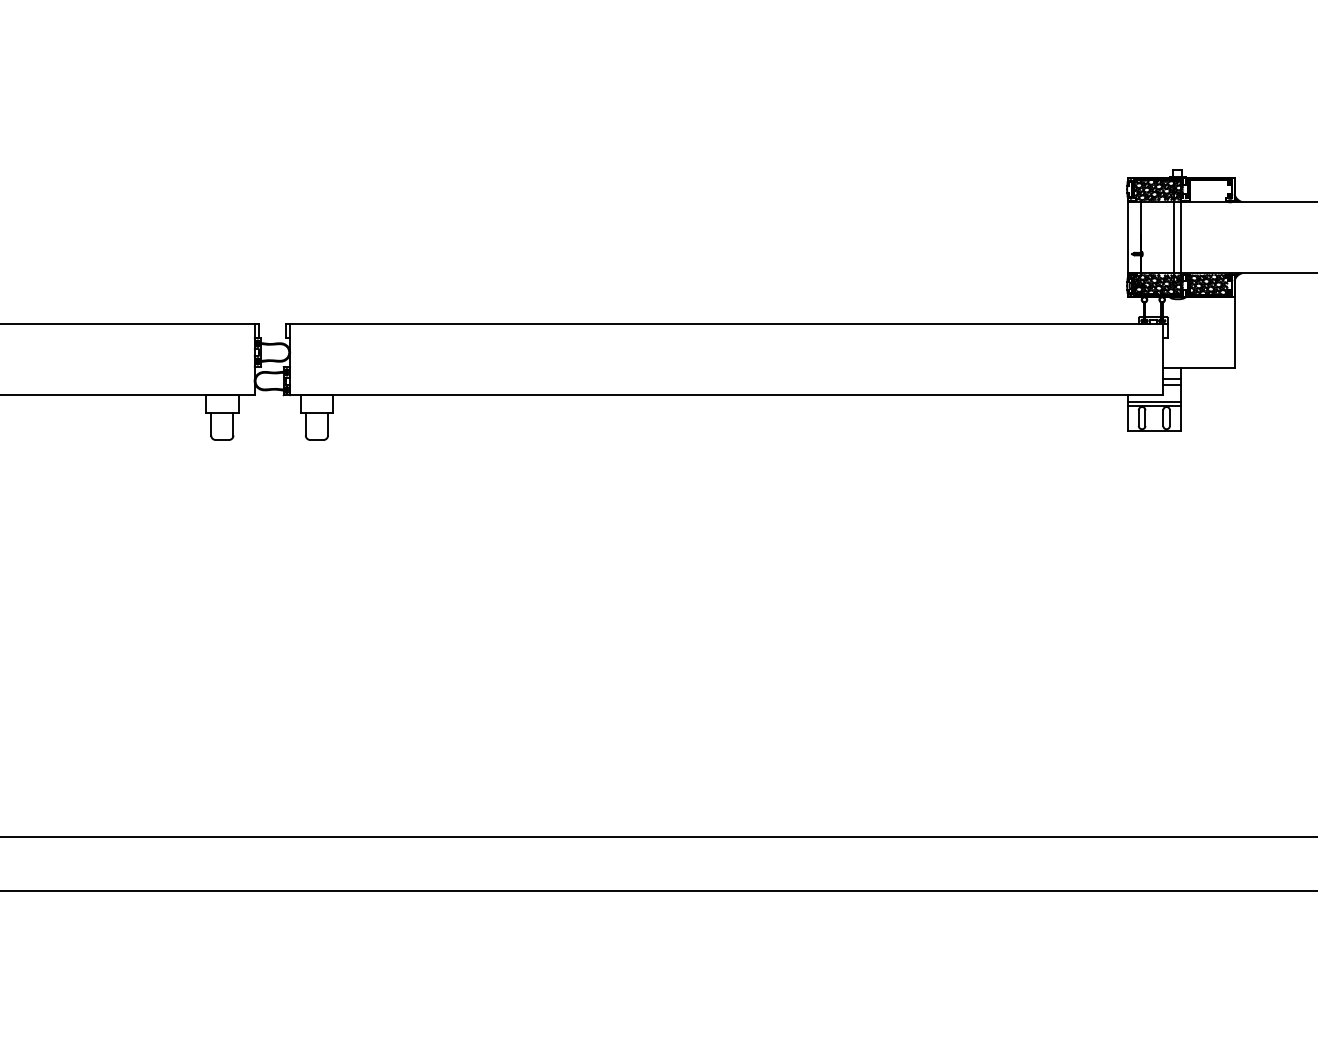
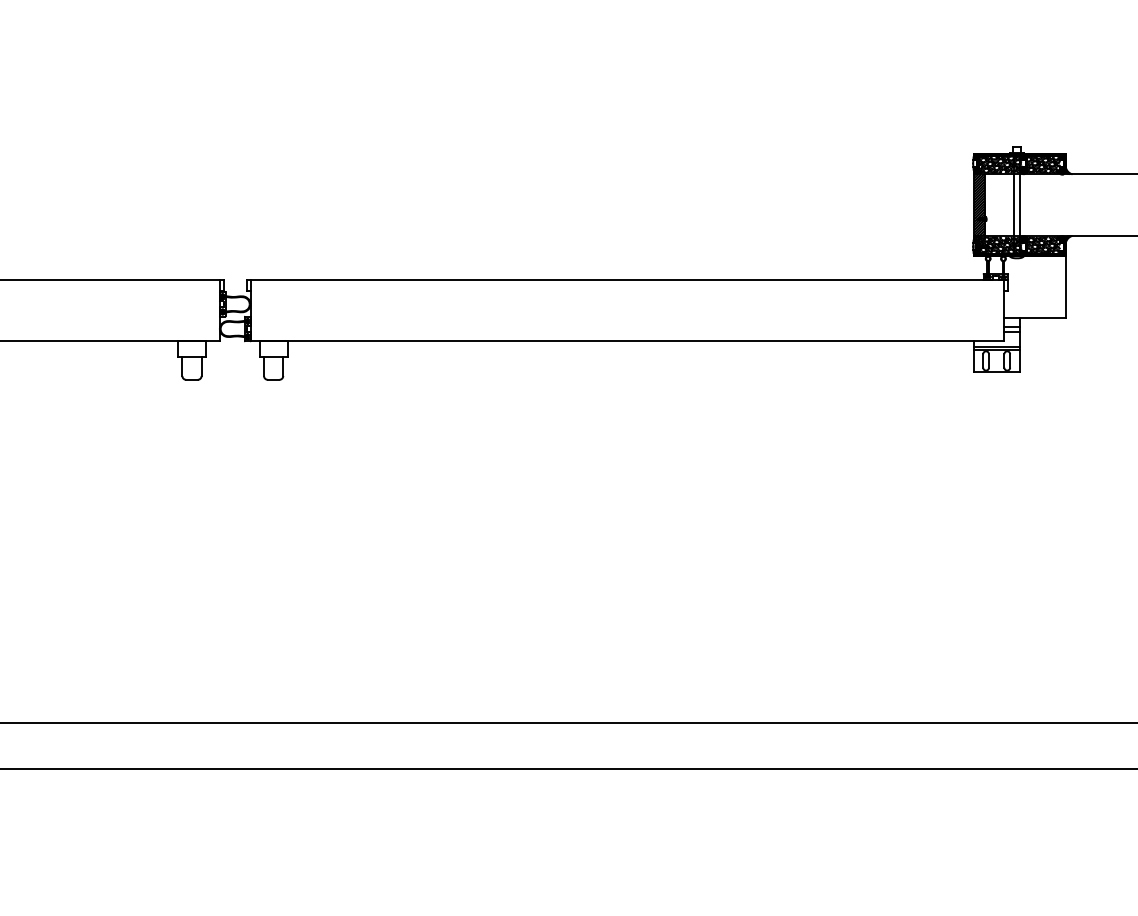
hatch: (1208, 190) -> (1043, 164), added
hatch: (1133, 237) -> (978, 205), added

